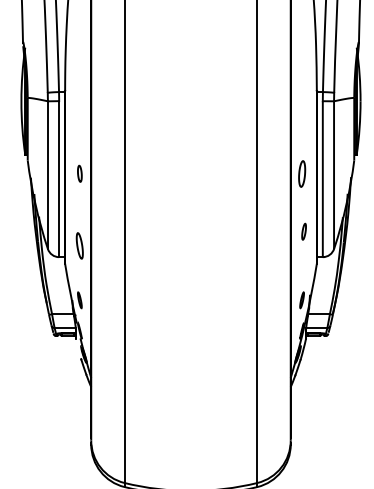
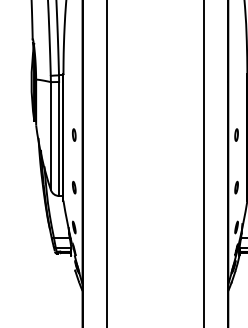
part: (301, 173) -> (236, 134), size x0.62
part: (303, 231) -> (236, 187), moved
part: (79, 245) -> (73, 187), size x0.62

